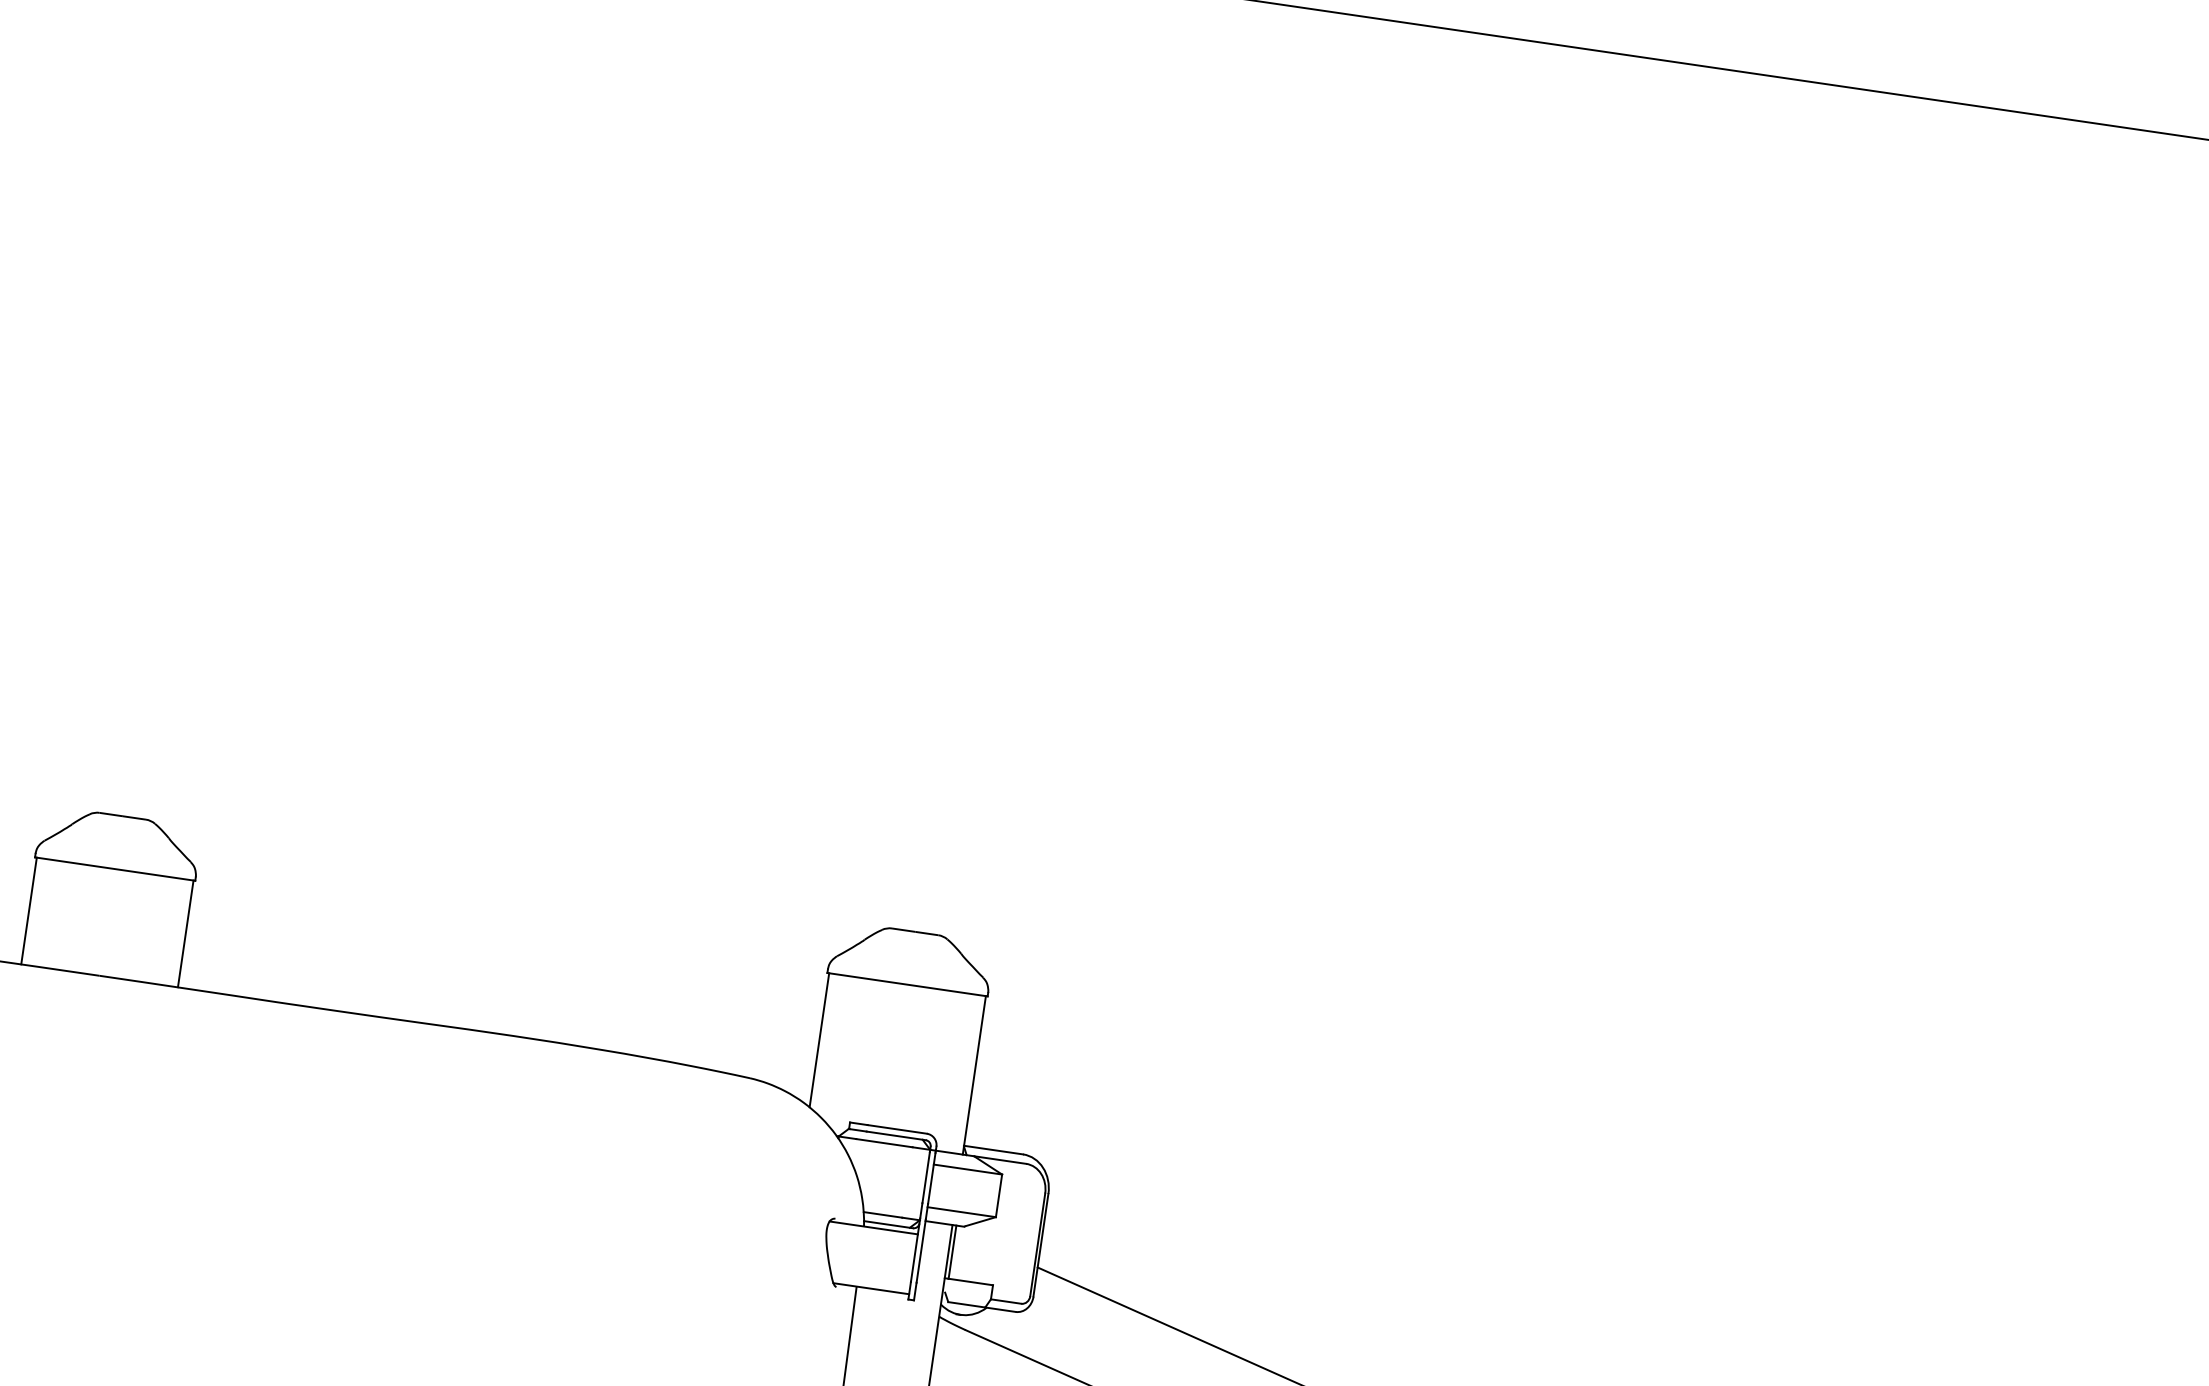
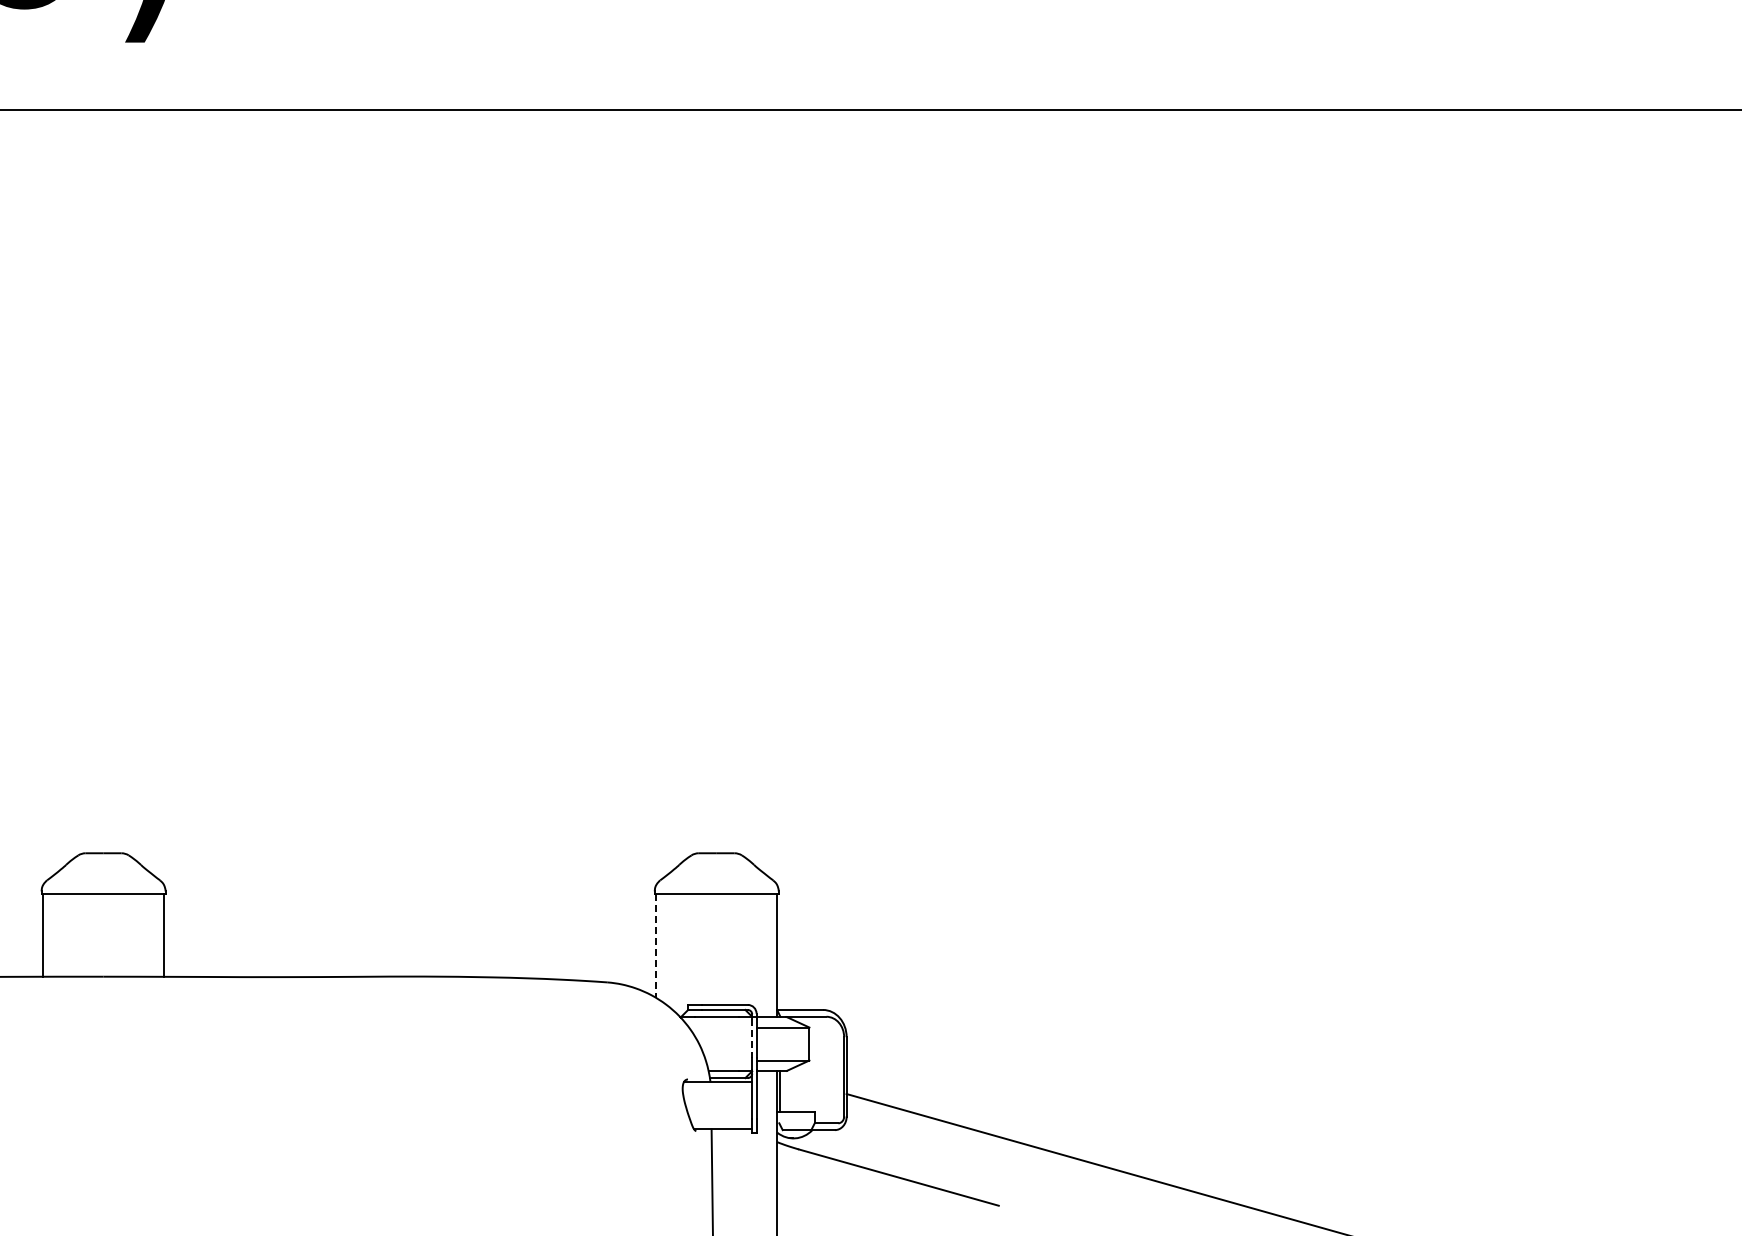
line: (819, 1039) -> (656, 945), solid -> dashed
line: (926, 1177) -> (752, 1038), solid -> dashed

